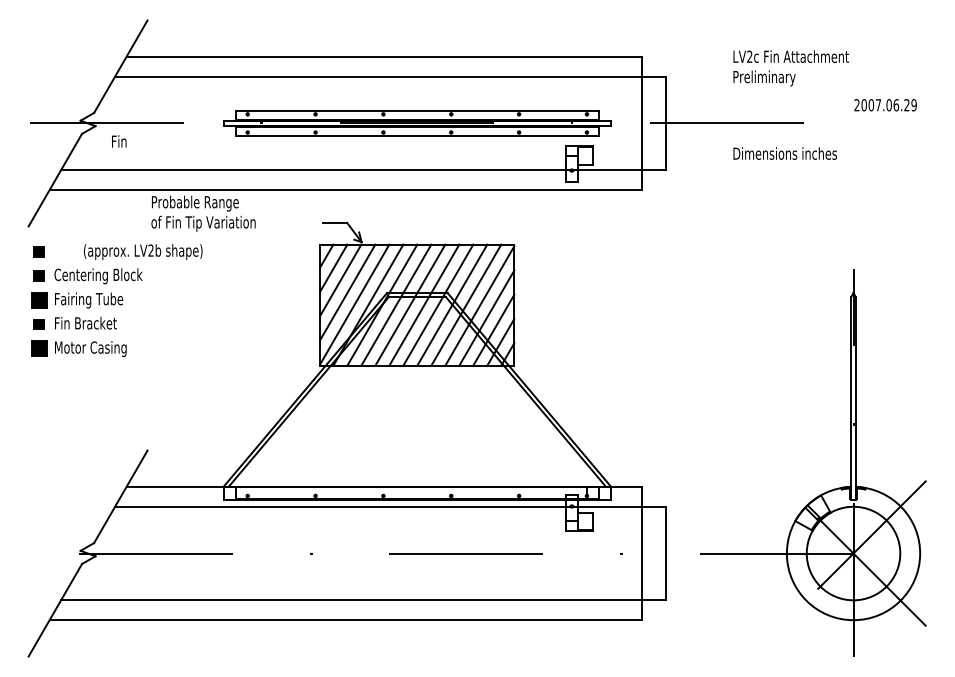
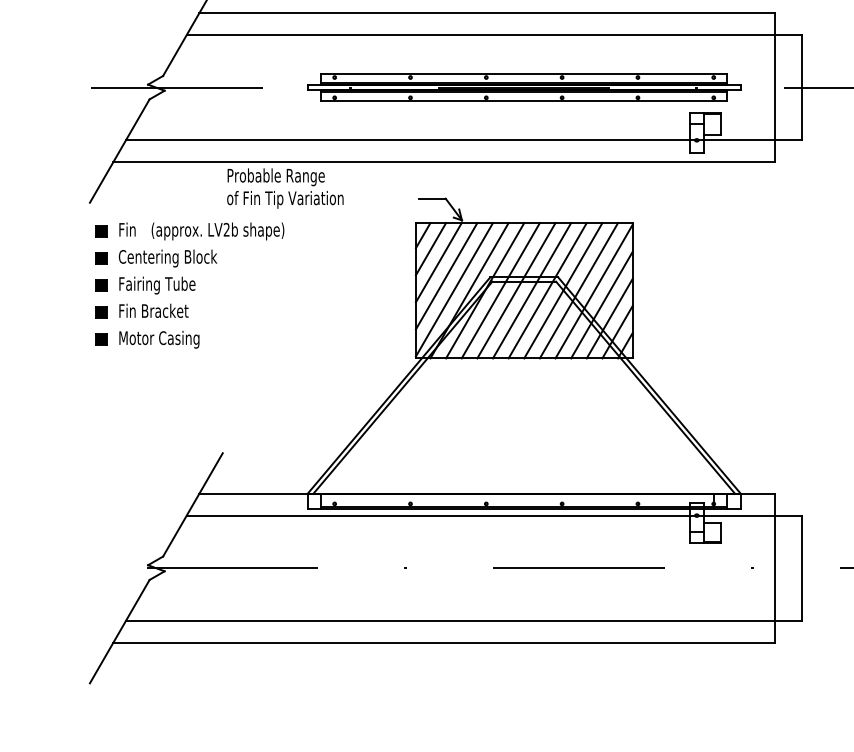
text: (119, 141) -> (127, 229), moved
part: (38, 299) -> (100, 284), size x0.62
part: (38, 348) -> (100, 339), size x0.62

